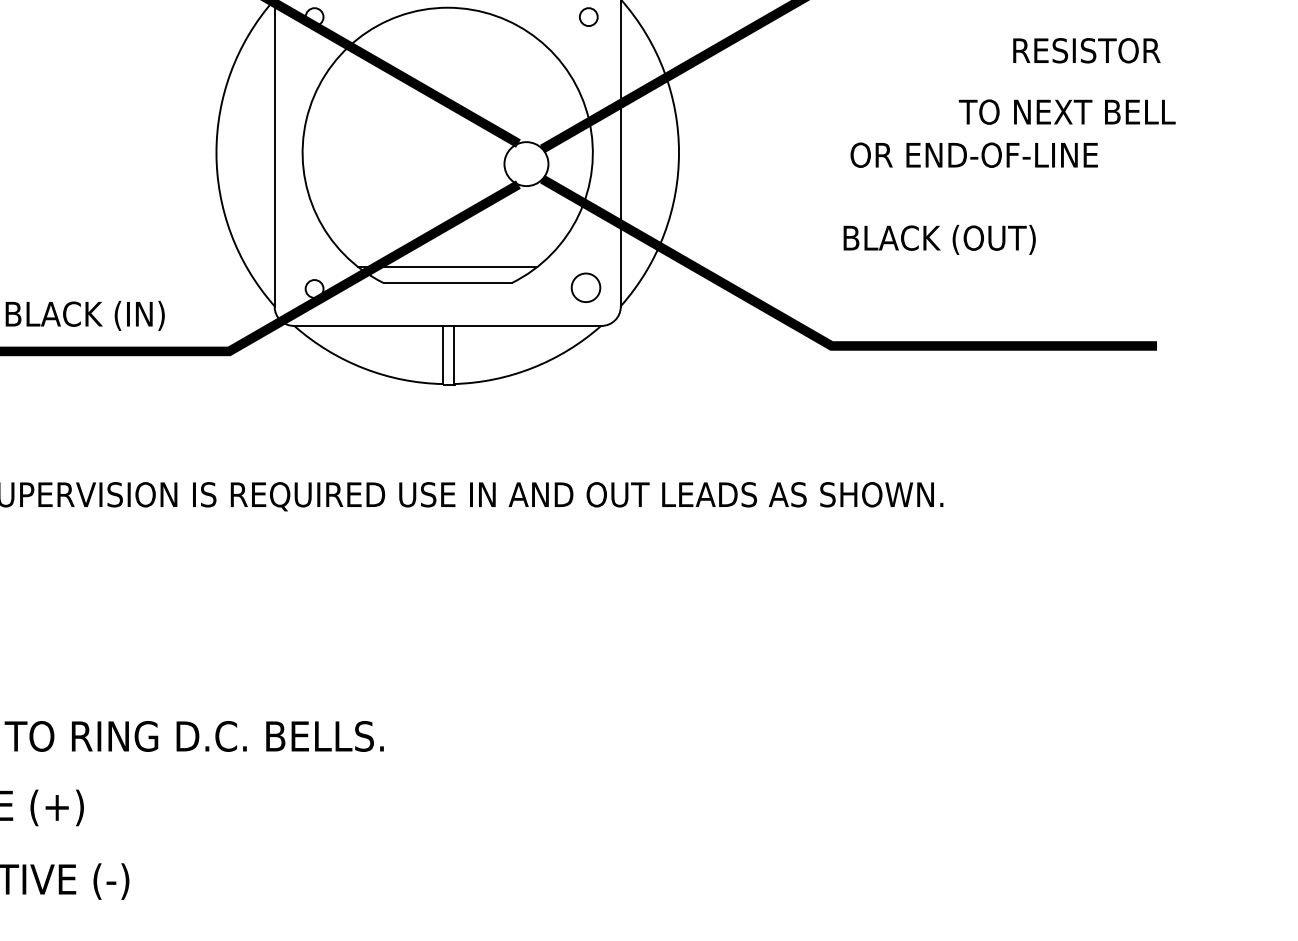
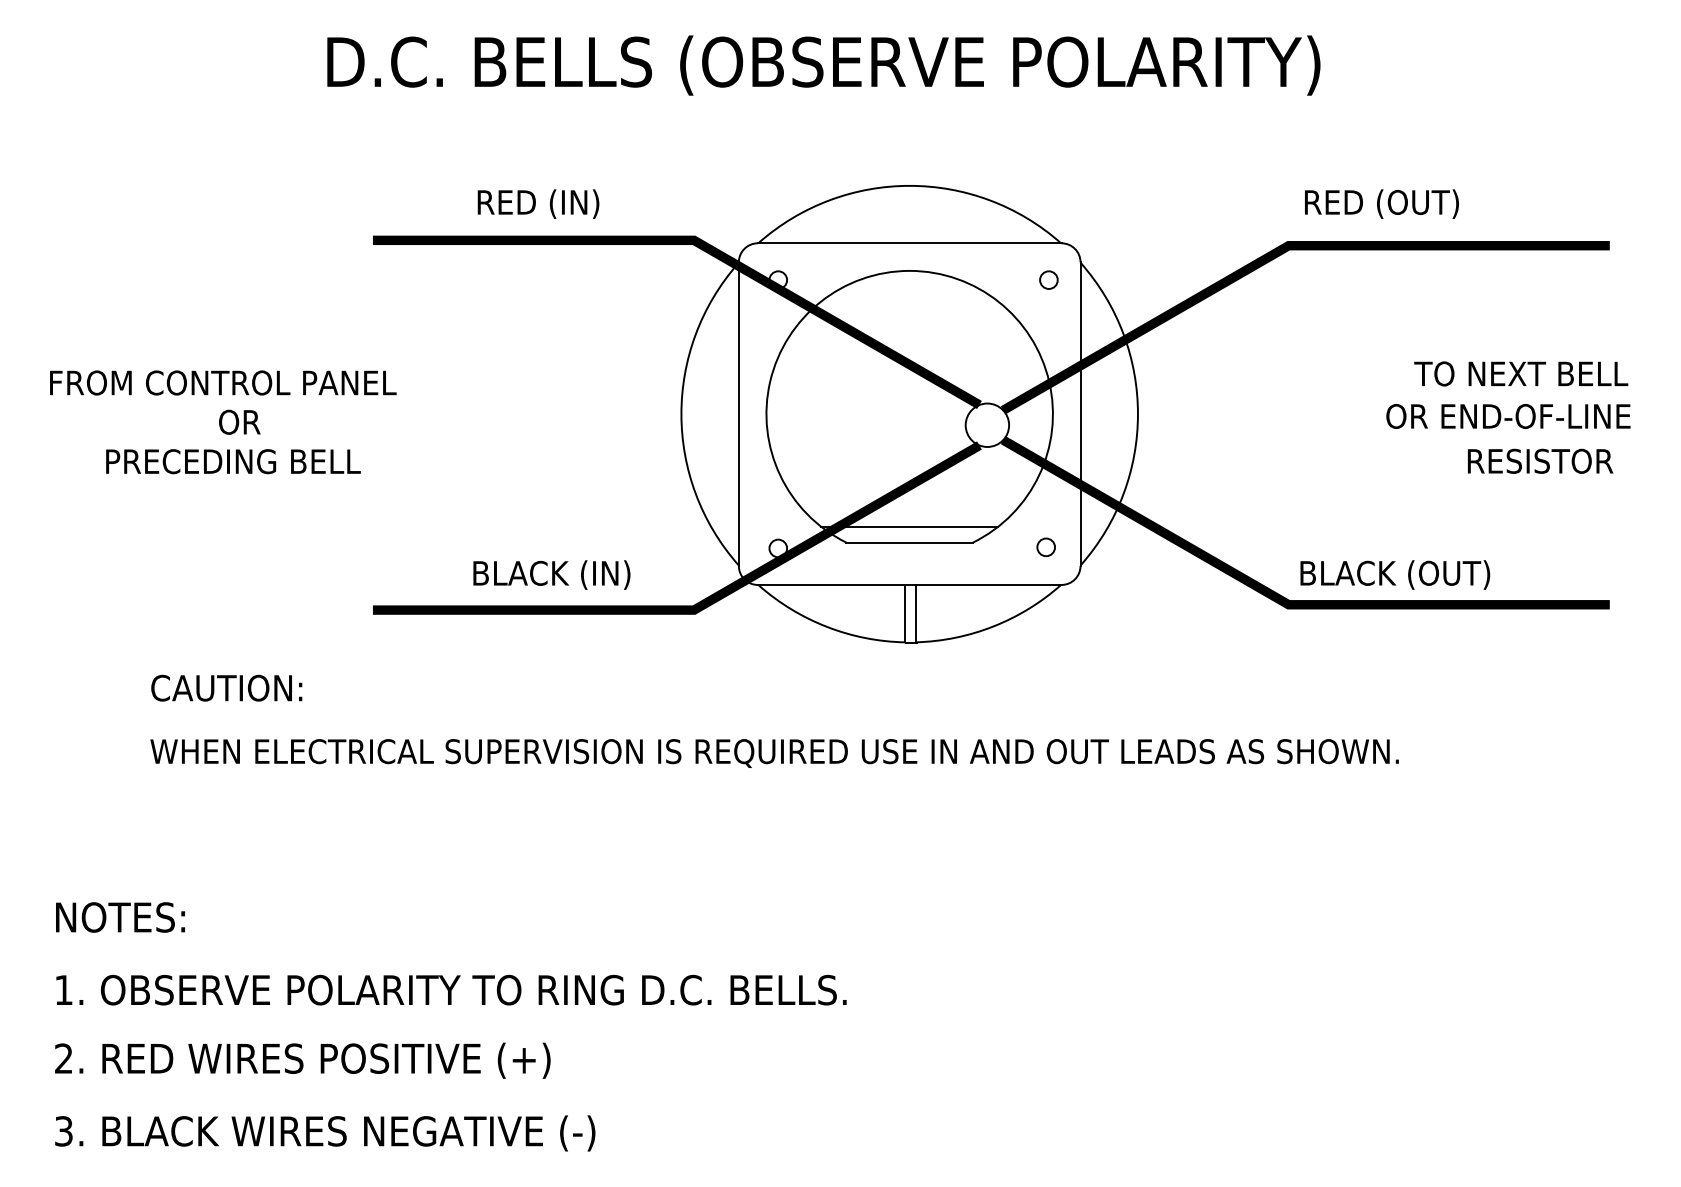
text: (1086, 49) -> (1540, 460), moved
text: (974, 155) -> (1508, 416), moved
text: (939, 239) -> (1395, 574), moved
circle: (586, 287) -> (1046, 547), size x0.62

